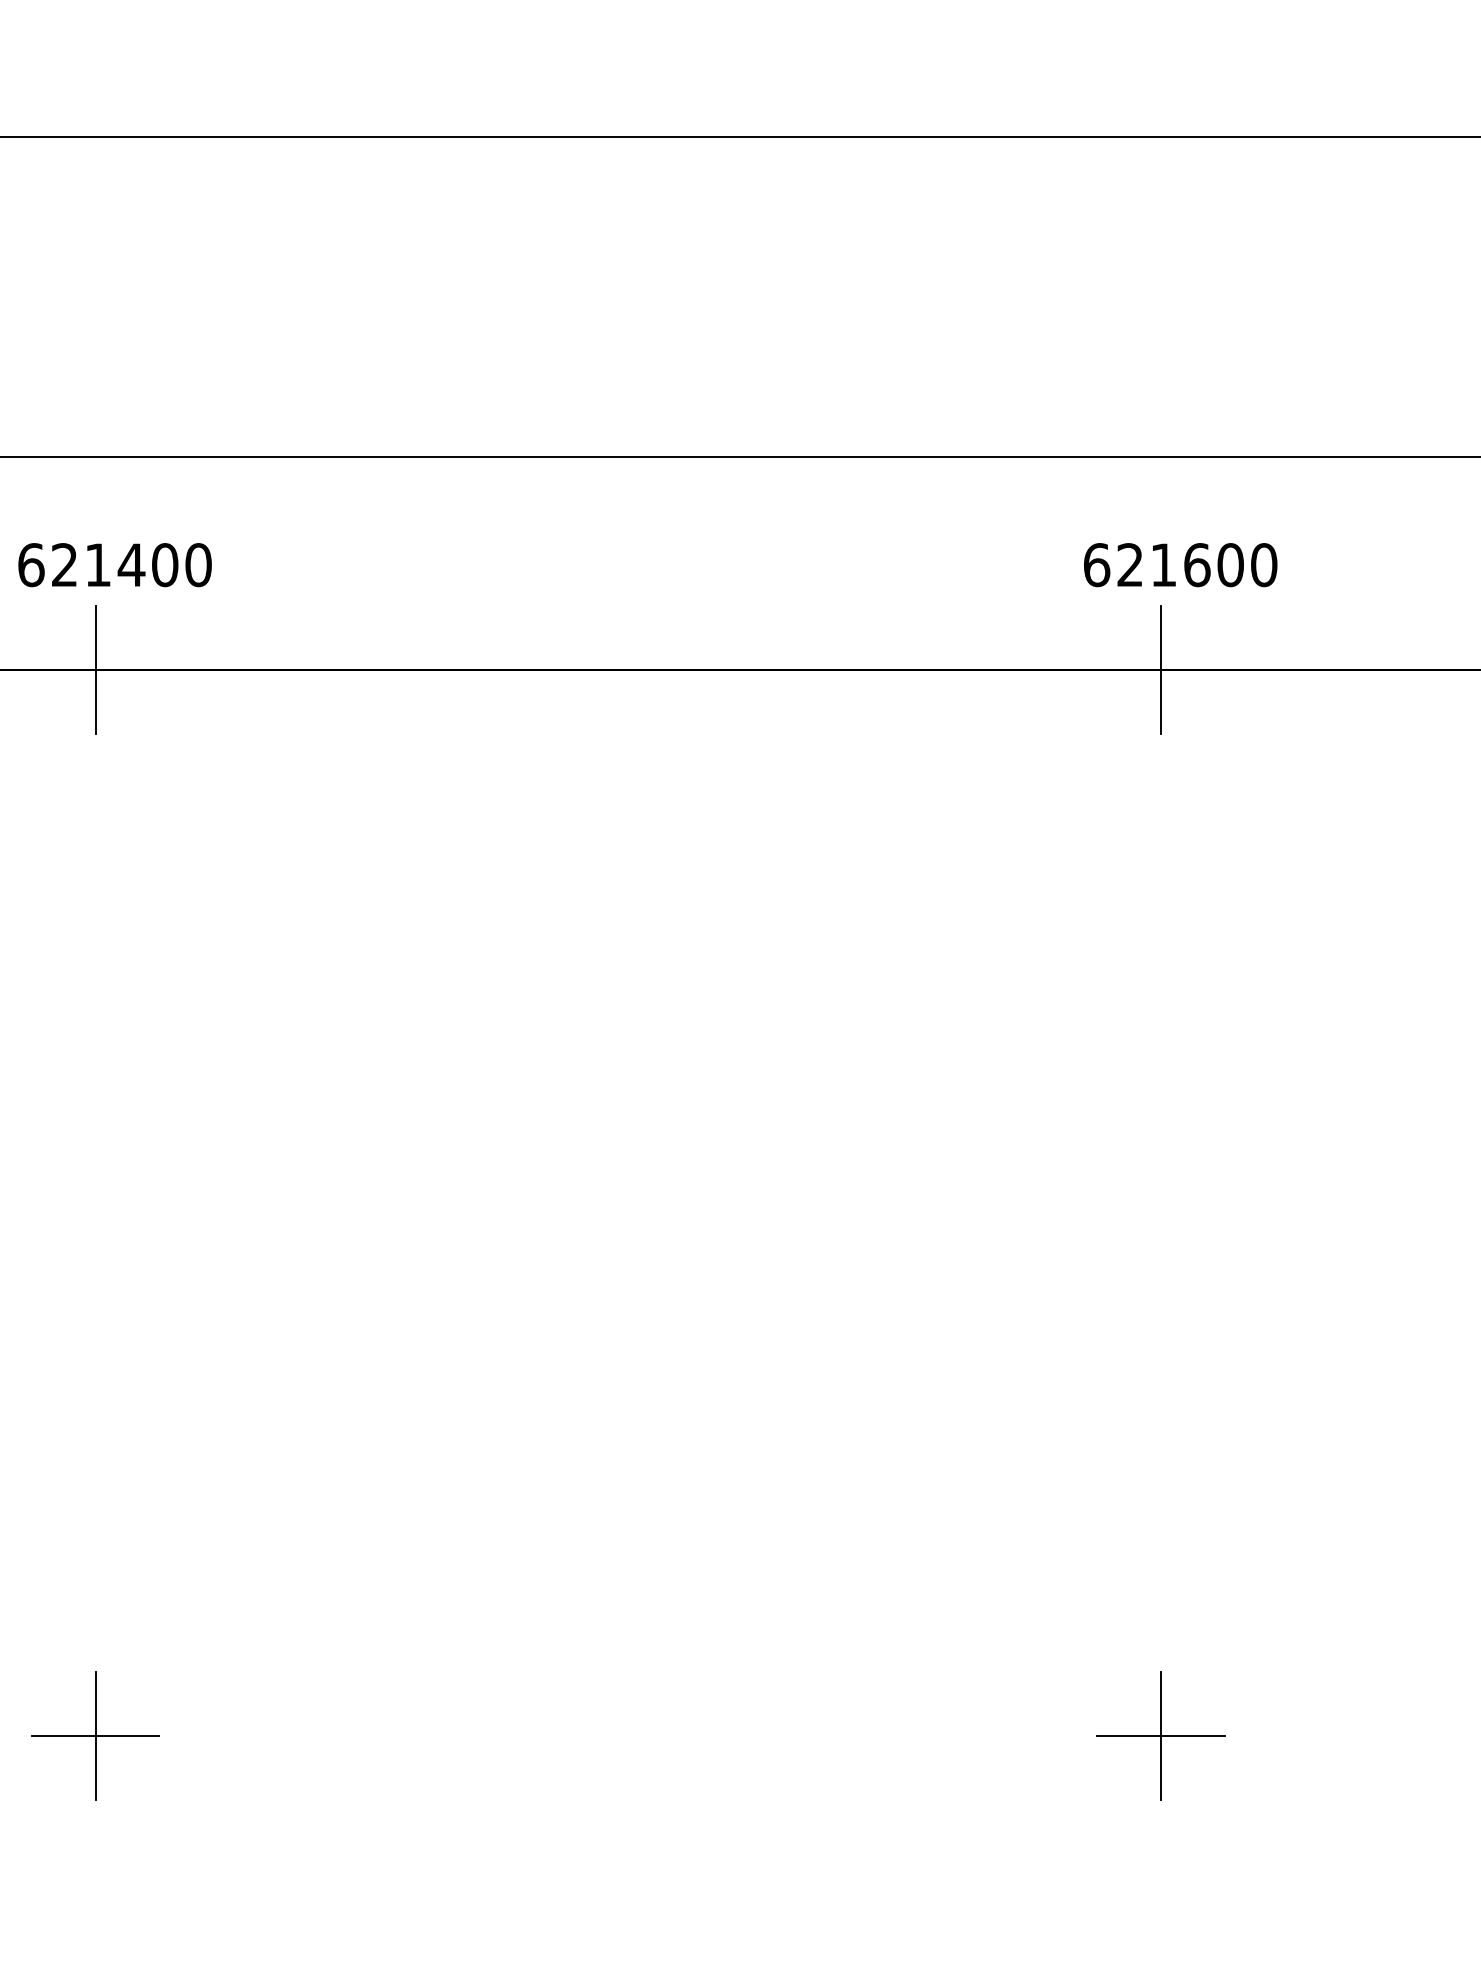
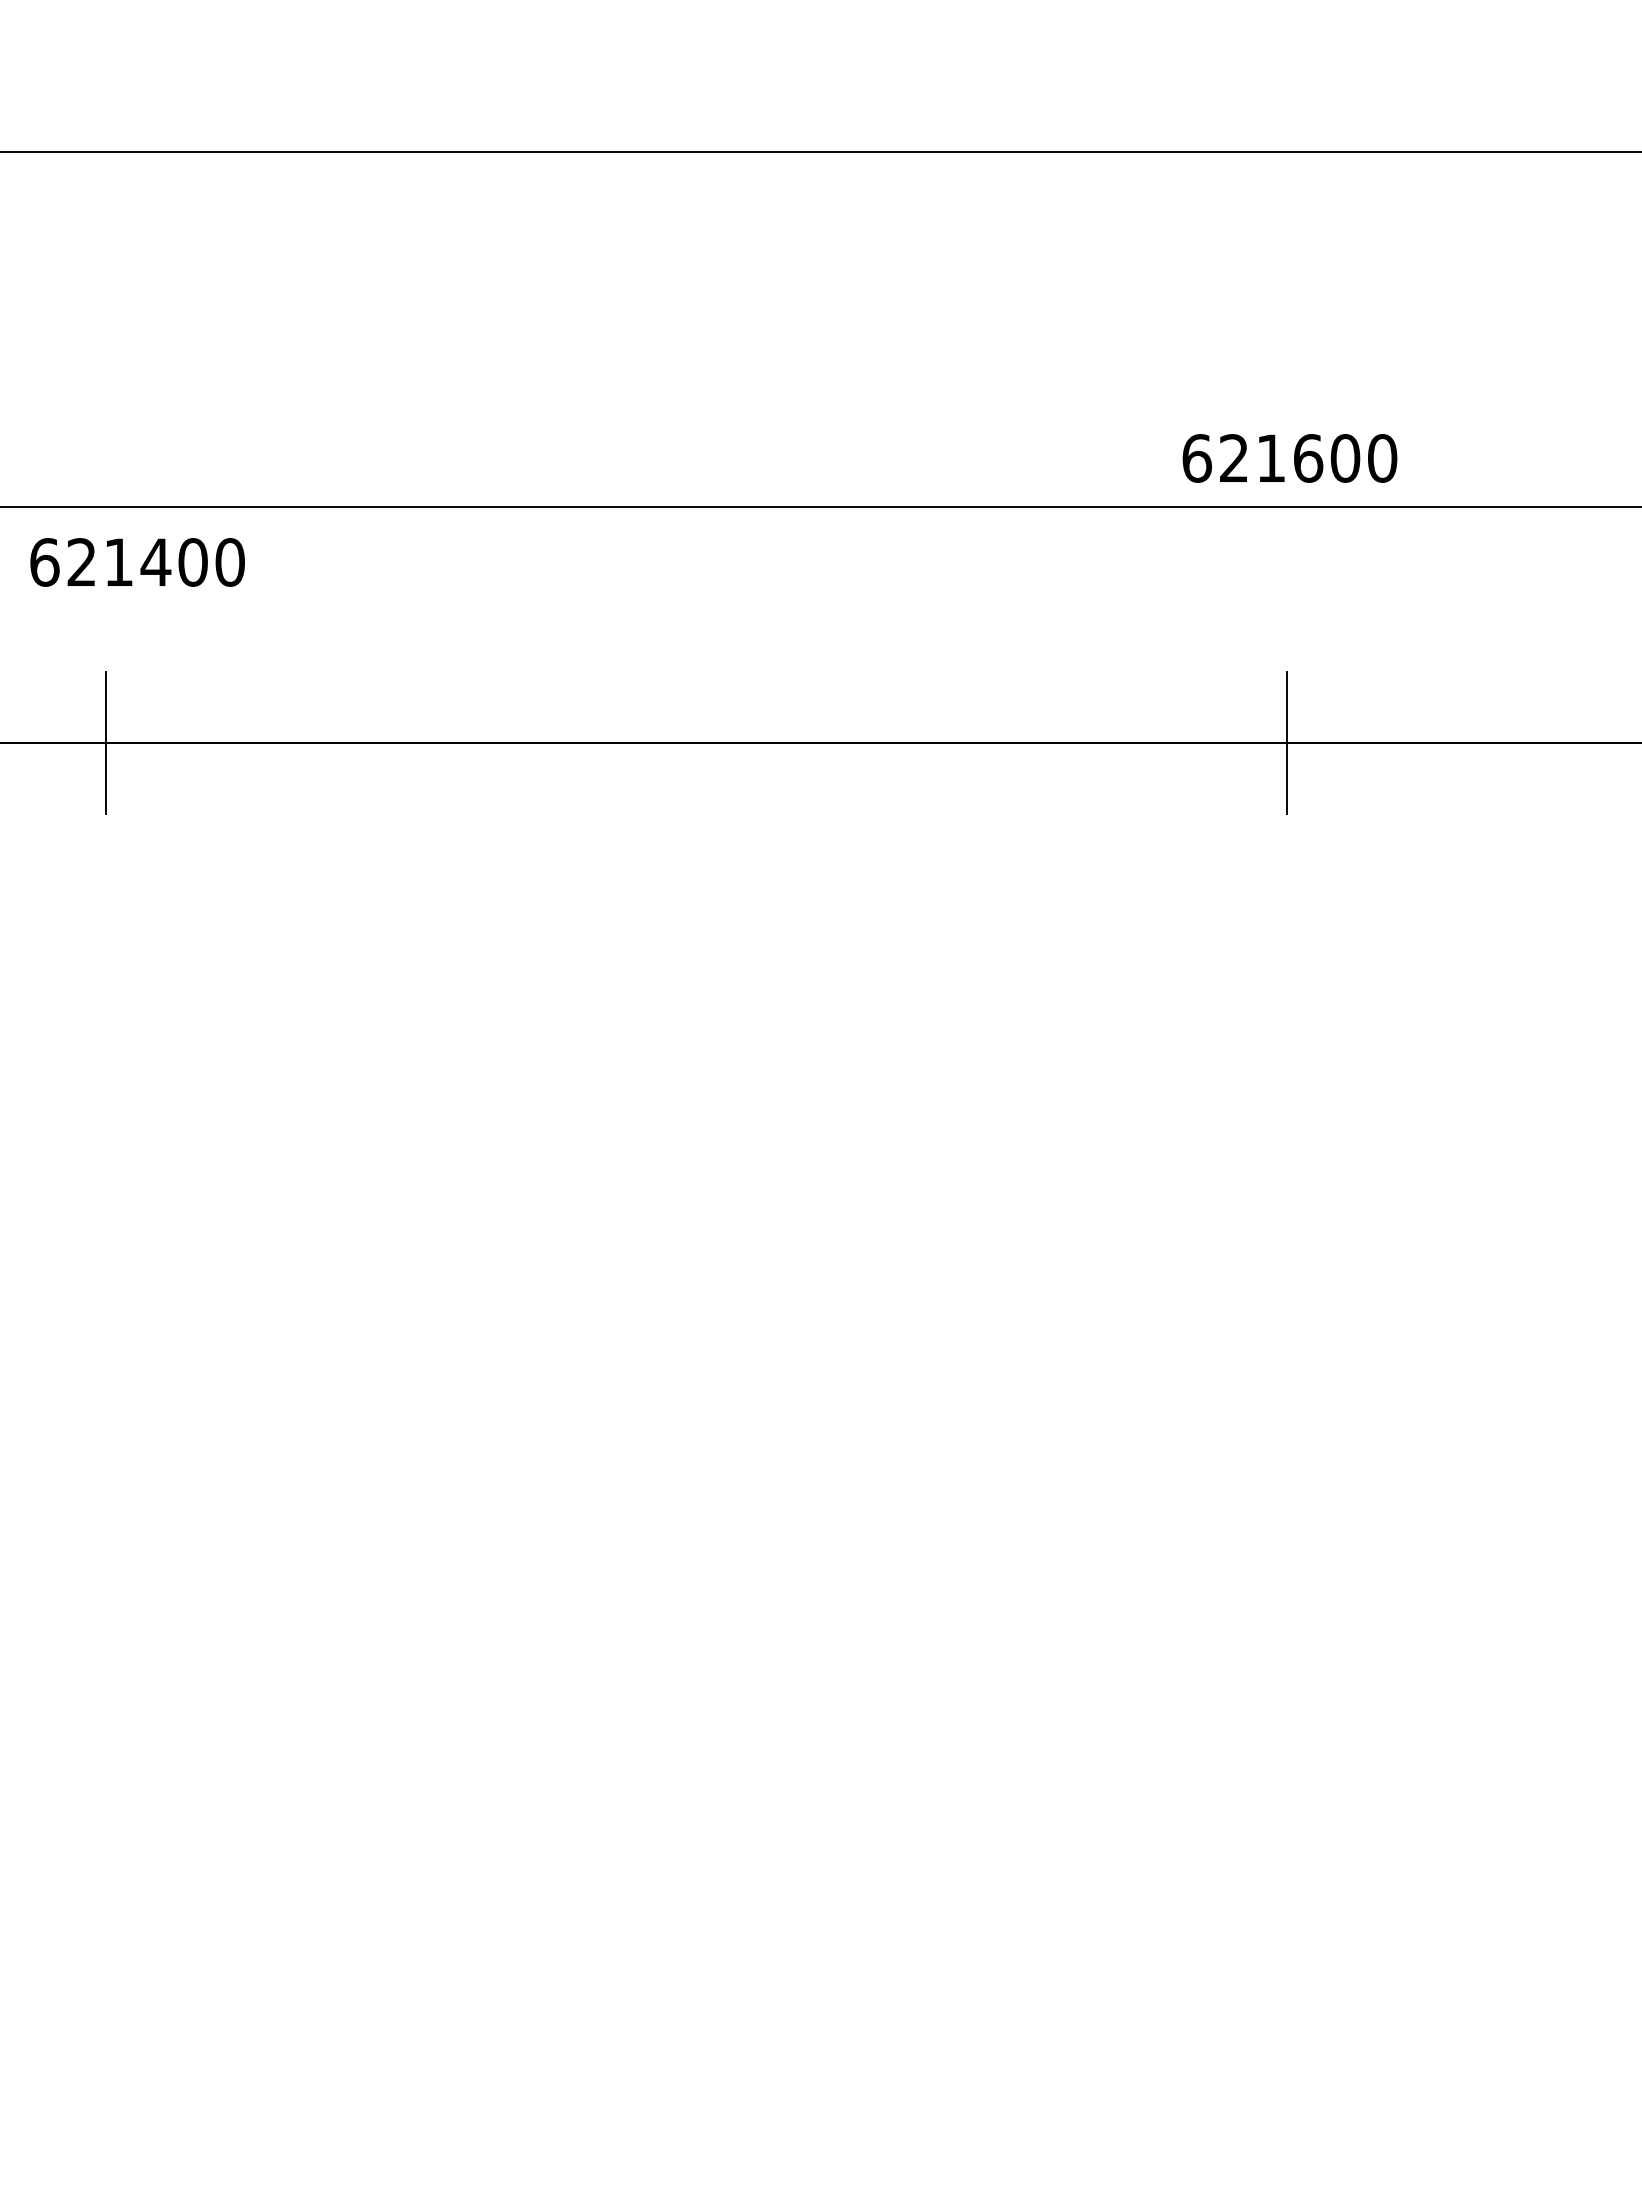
text: (114, 565) -> (137, 562), moved
text: (1180, 565) -> (1289, 458), moved
part: (95, 1735) -> (105, 1923), removed
part: (1160, 1735) -> (1286, 1923), removed

